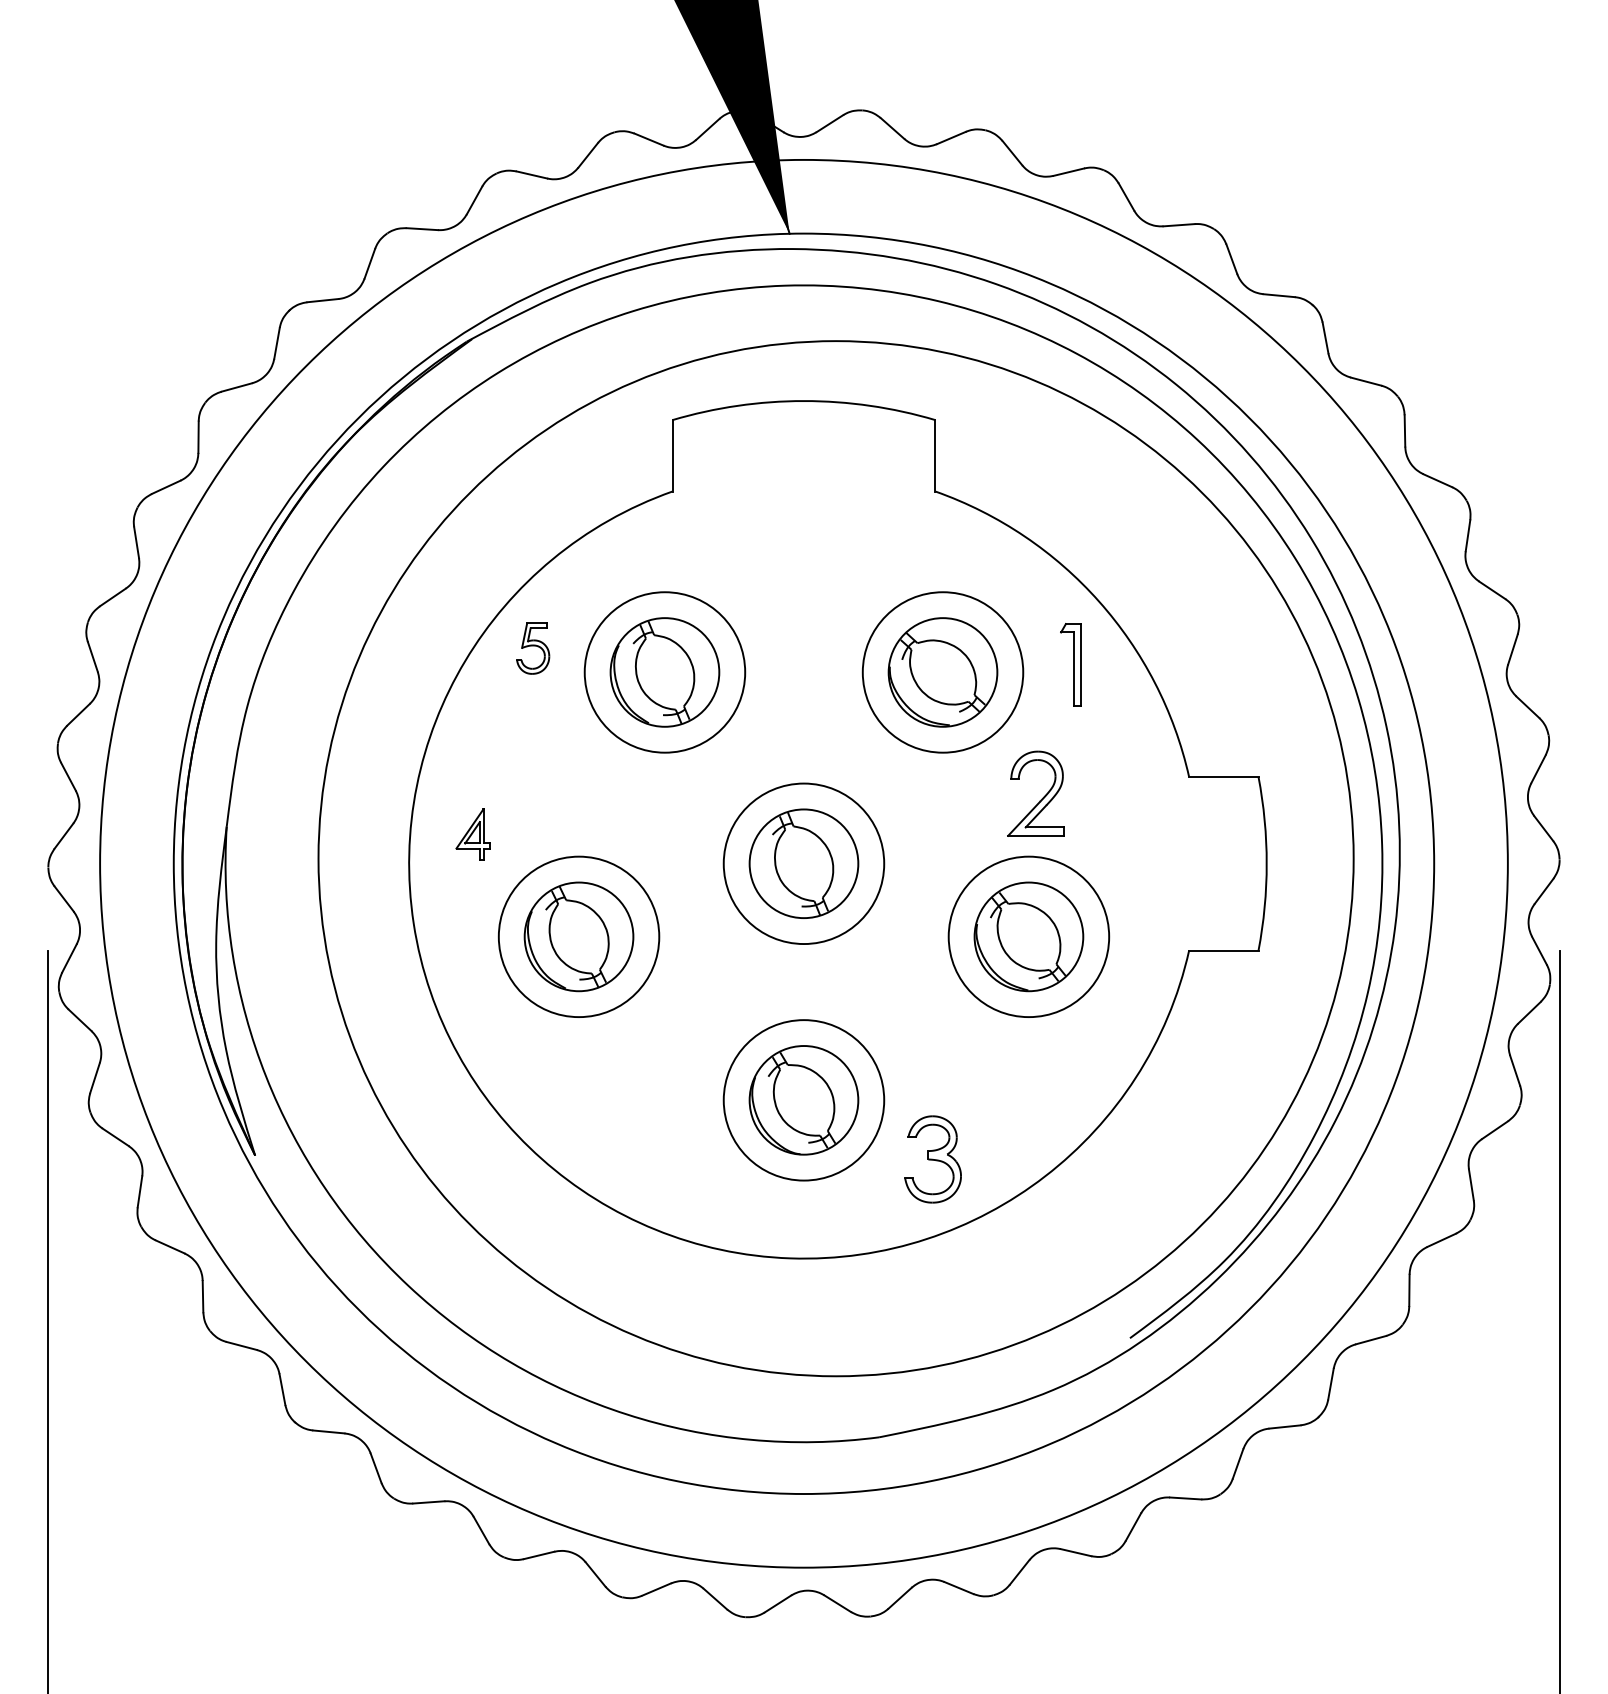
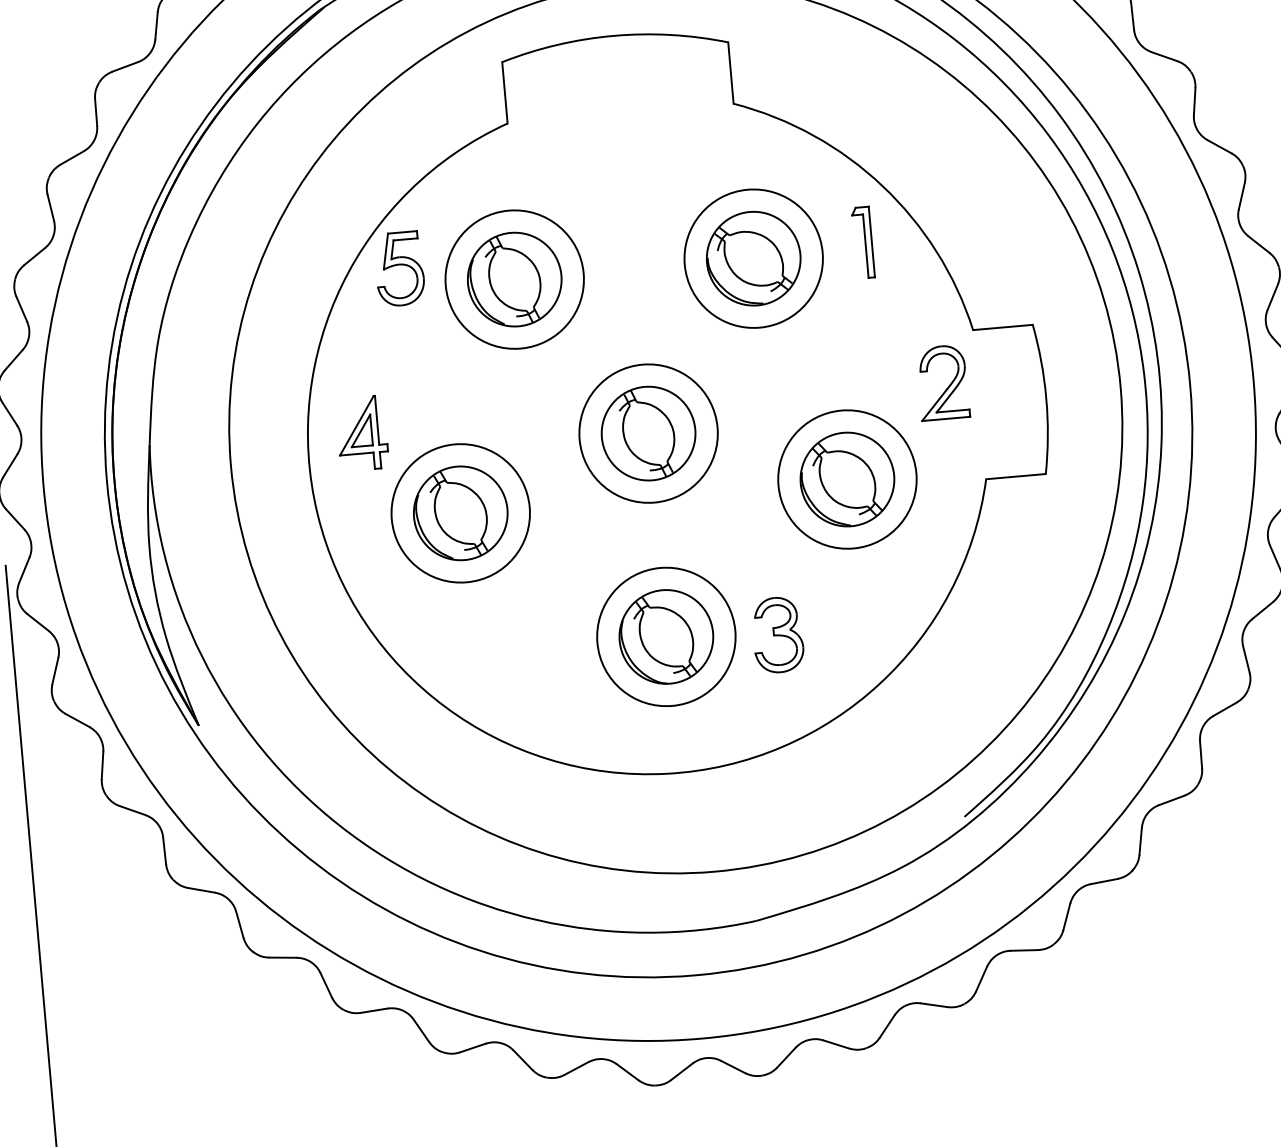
part: (532, 648) -> (399, 268), size x1.67
part: (1041, 798) -> (948, 386), moved
part: (472, 834) -> (361, 433), size x1.67
part: (932, 1159) -> (777, 635), moved

